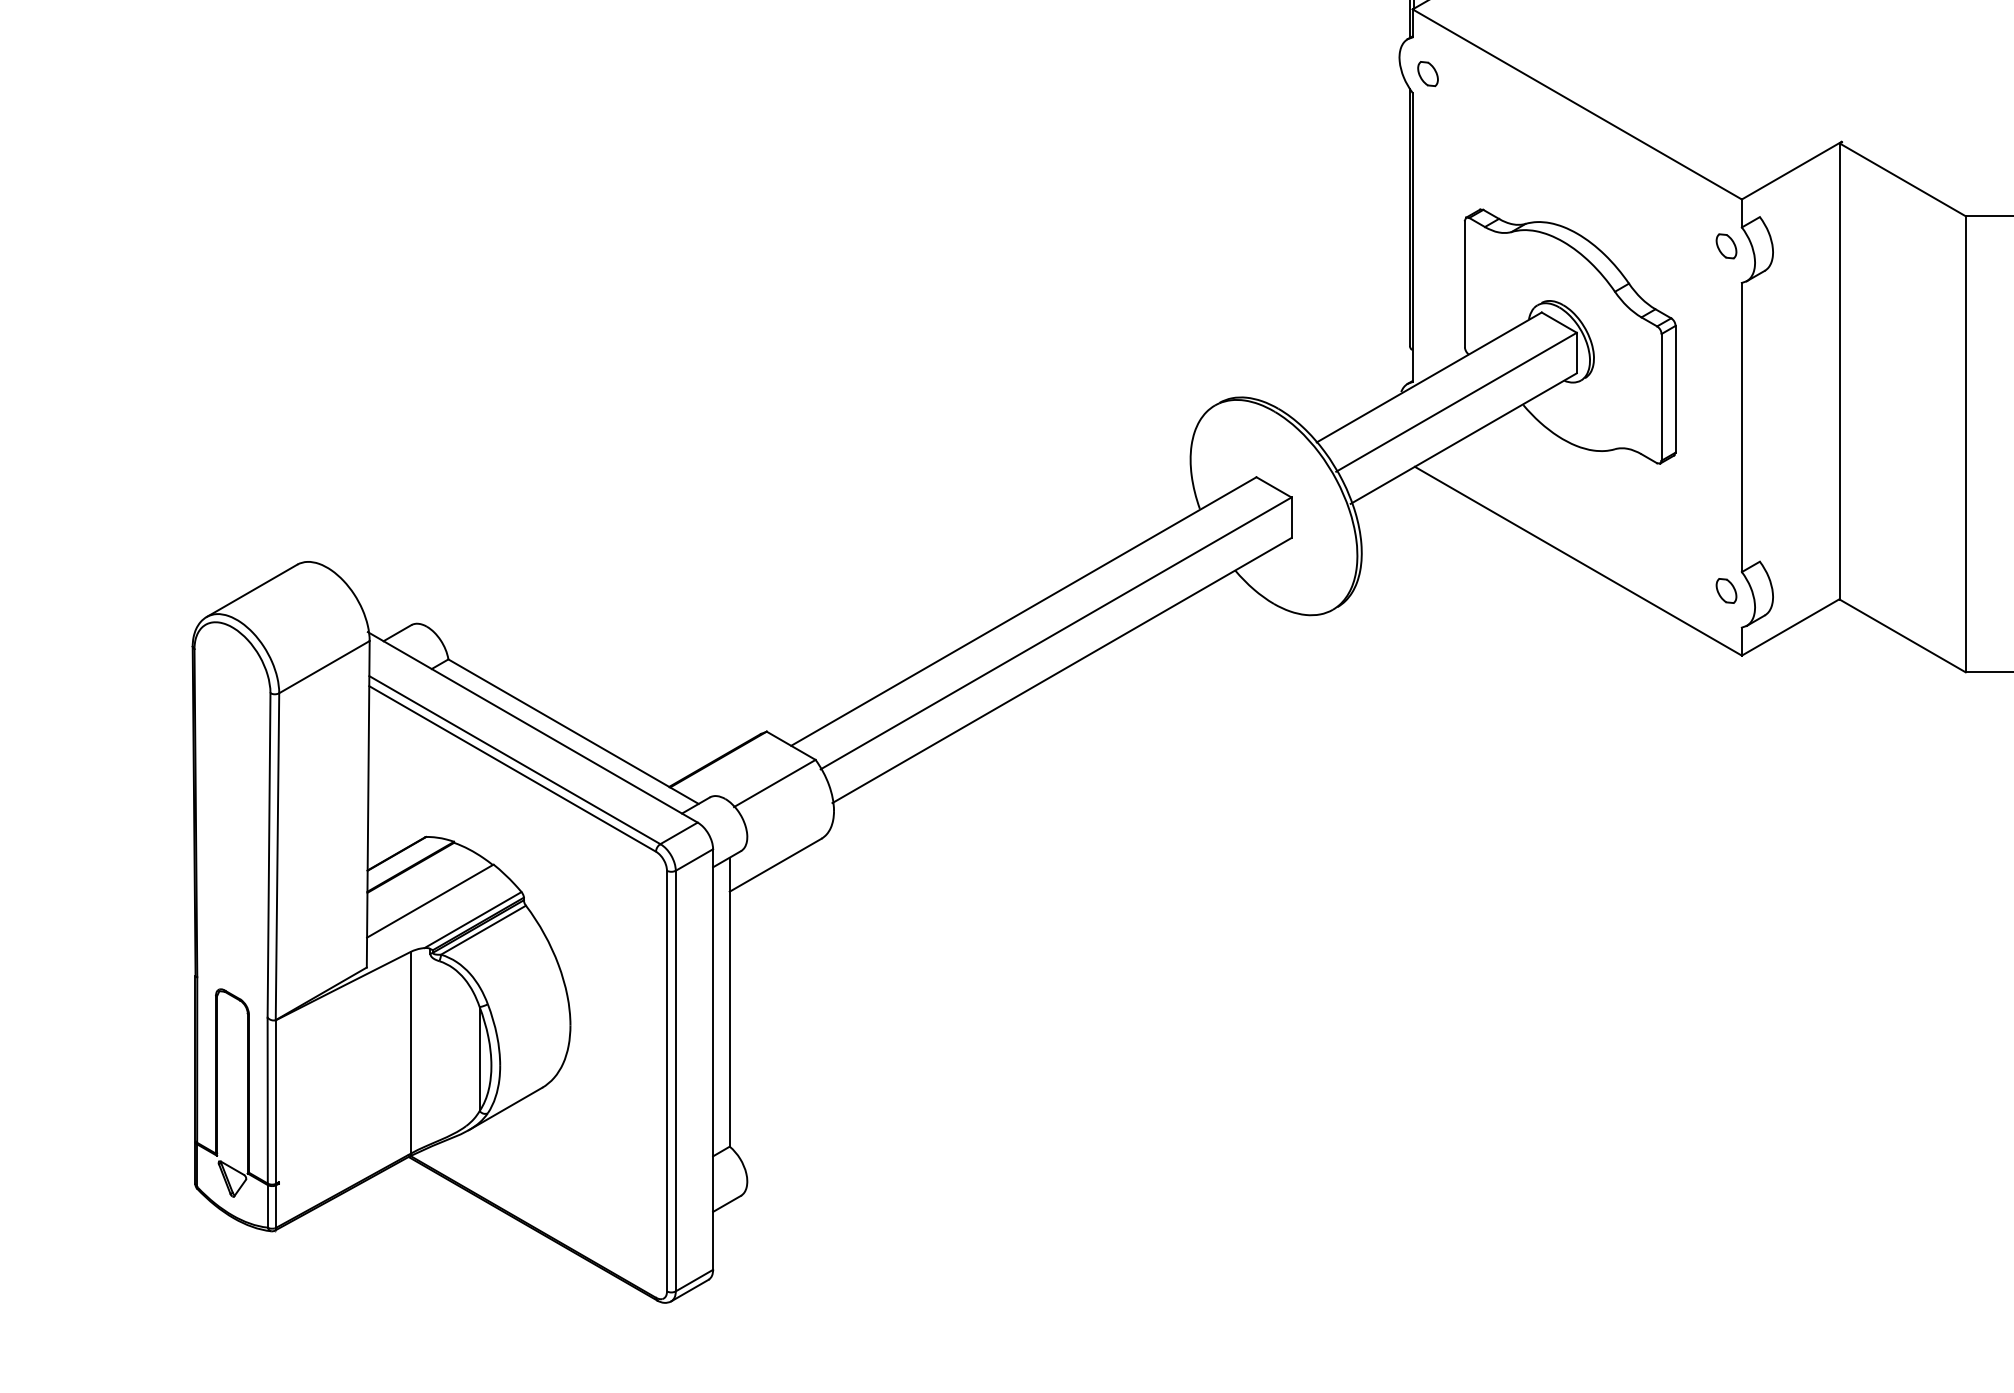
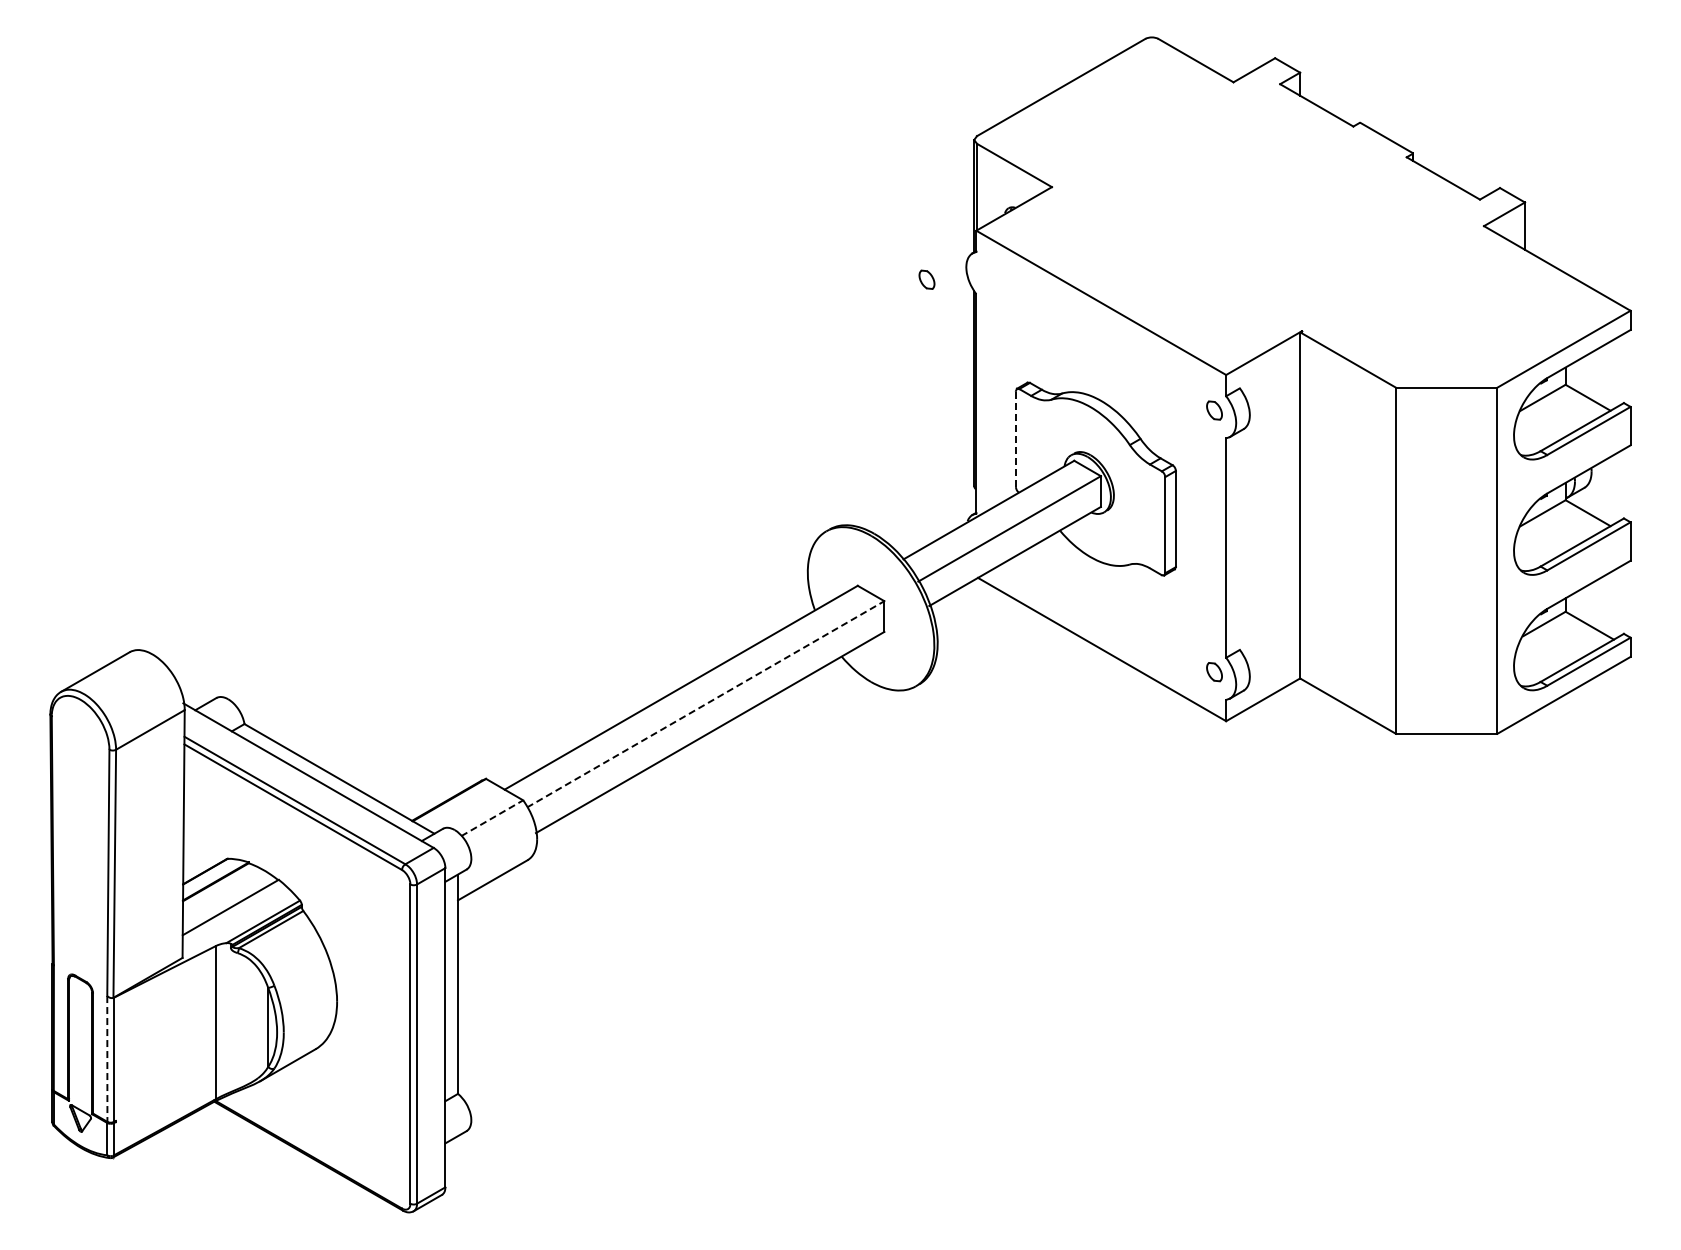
part: (1427, 73) -> (926, 279), moved
line: (1464, 283) -> (1015, 438), solid -> dashed
line: (1057, 633) -> (706, 704), solid -> dashed
line: (775, 783) -> (492, 818), solid -> dashed
line: (267, 1100) -> (107, 1058), solid -> dashed

